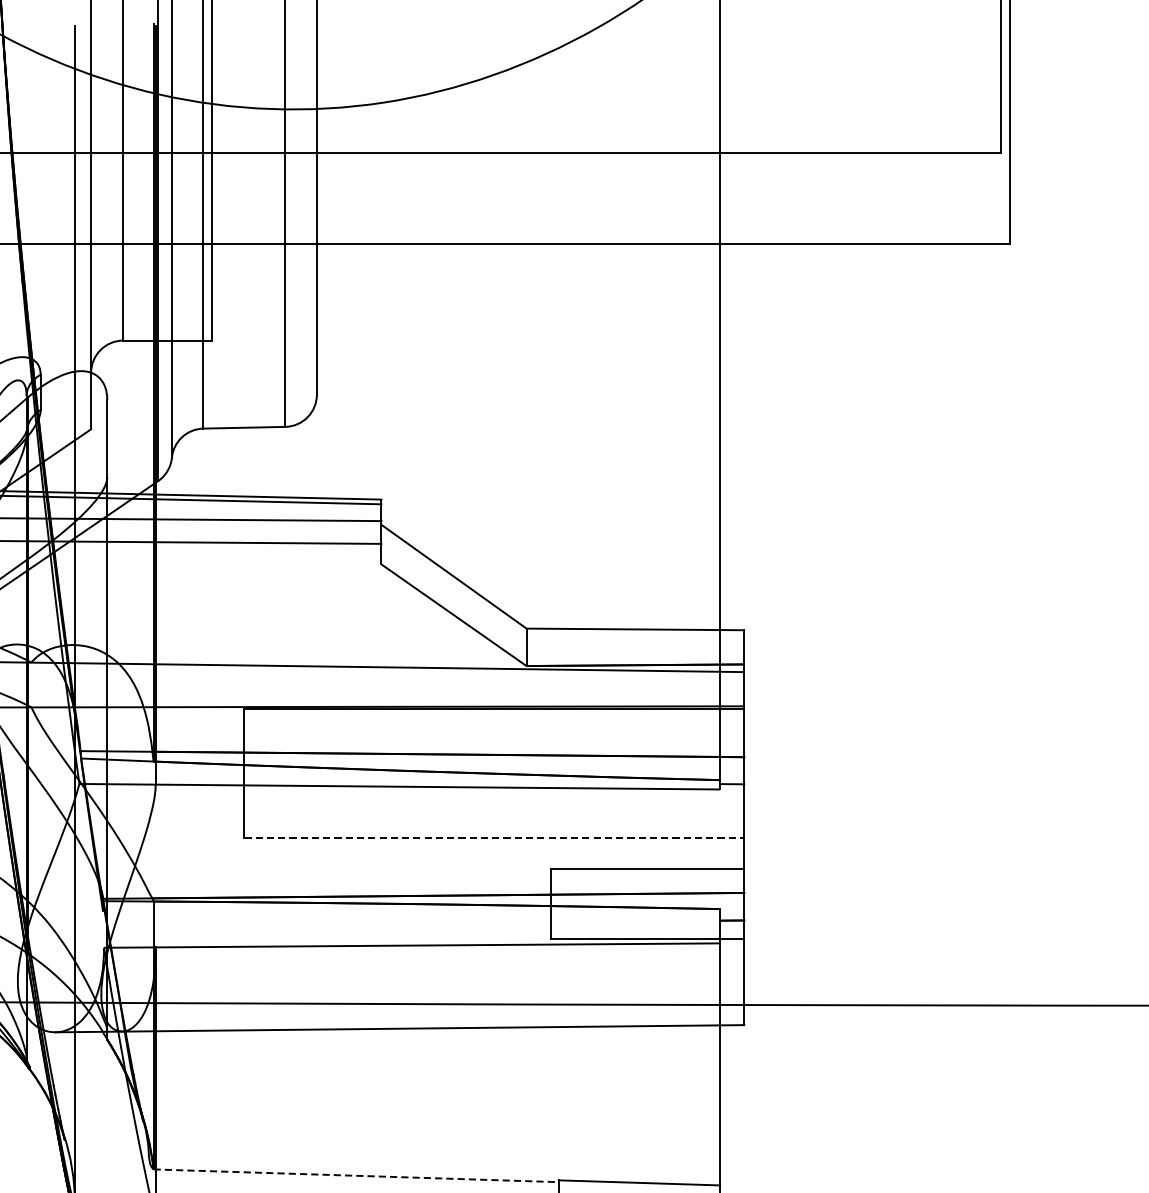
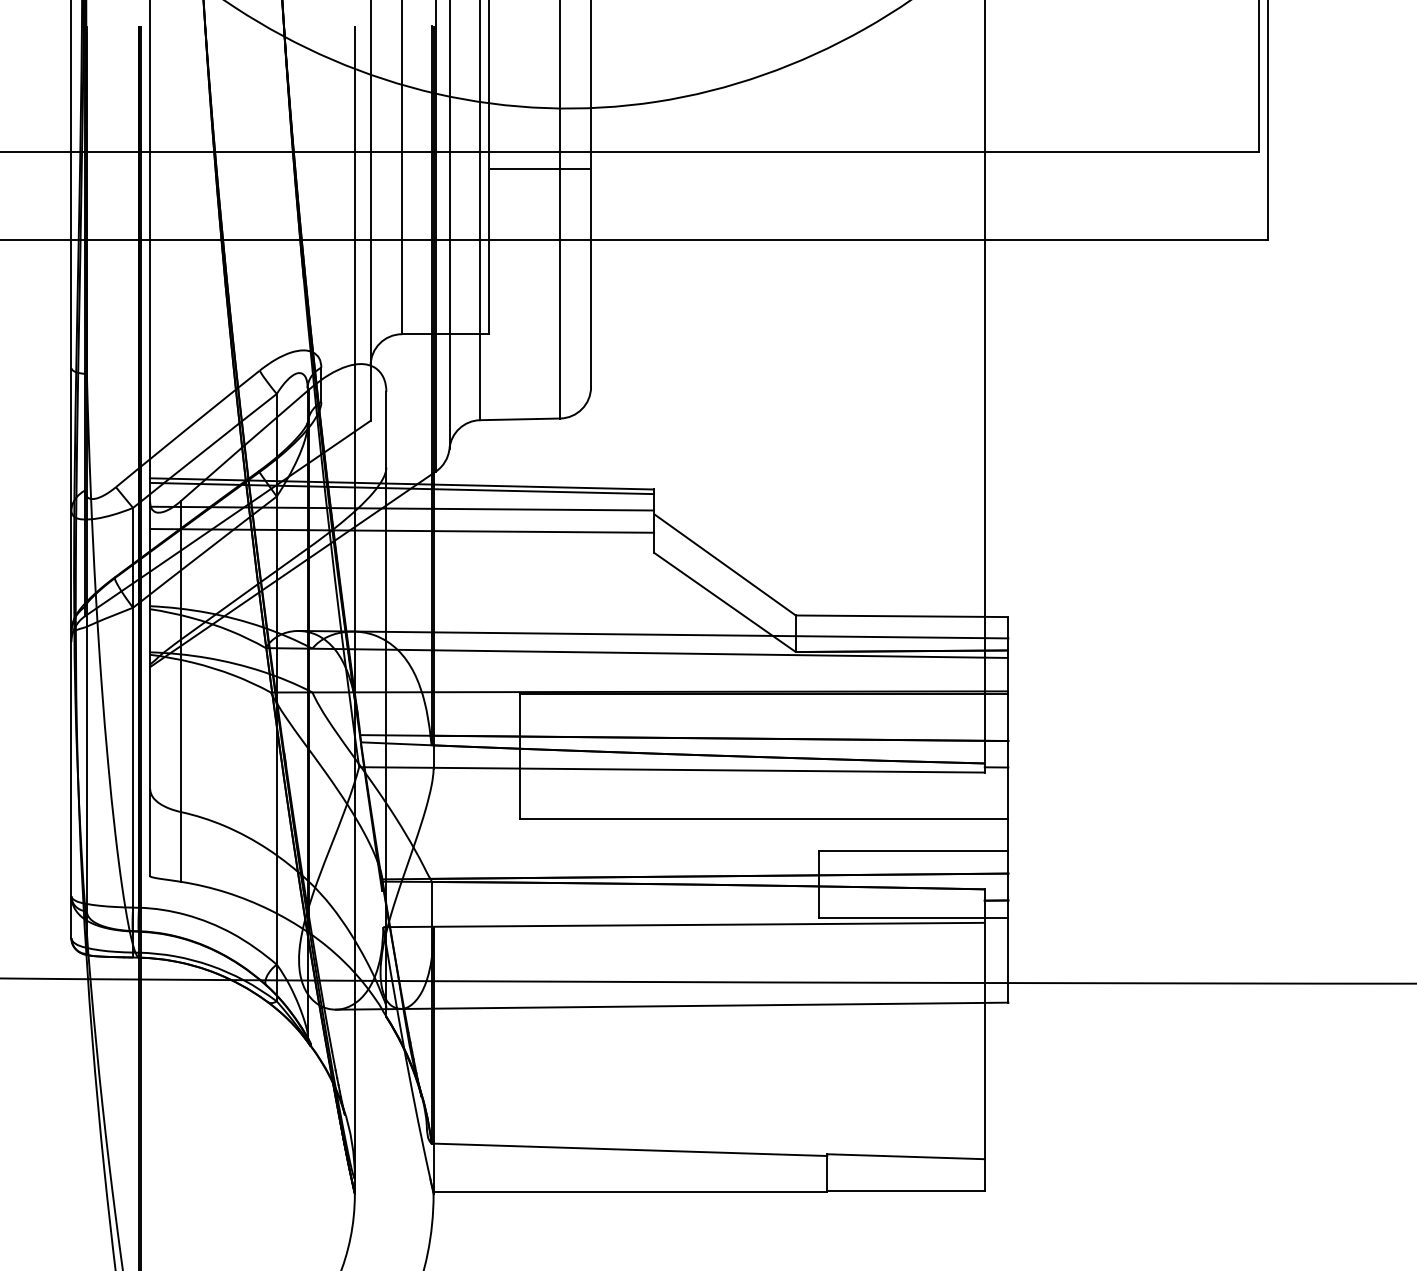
line: (264, 170) -> (539, 168), added
line: (380, 648) -> (653, 634), added
line: (494, 837) -> (764, 819), dashed -> solid
line: (356, 1175) -> (629, 1149), dashed -> solid

